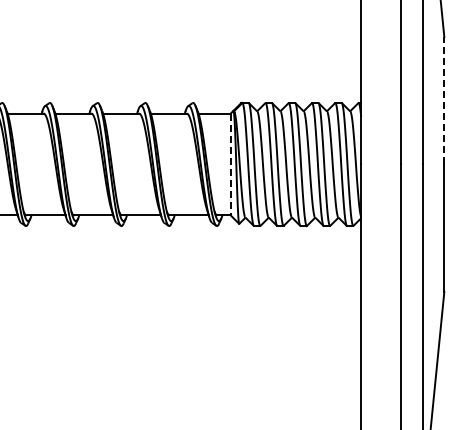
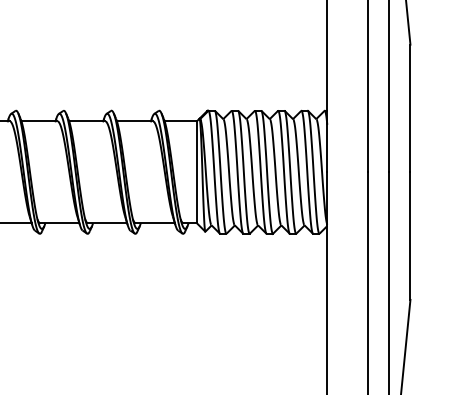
line: (444, 100) -> (410, 108), dashed -> solid
line: (230, 164) -> (196, 172), dashed -> solid

